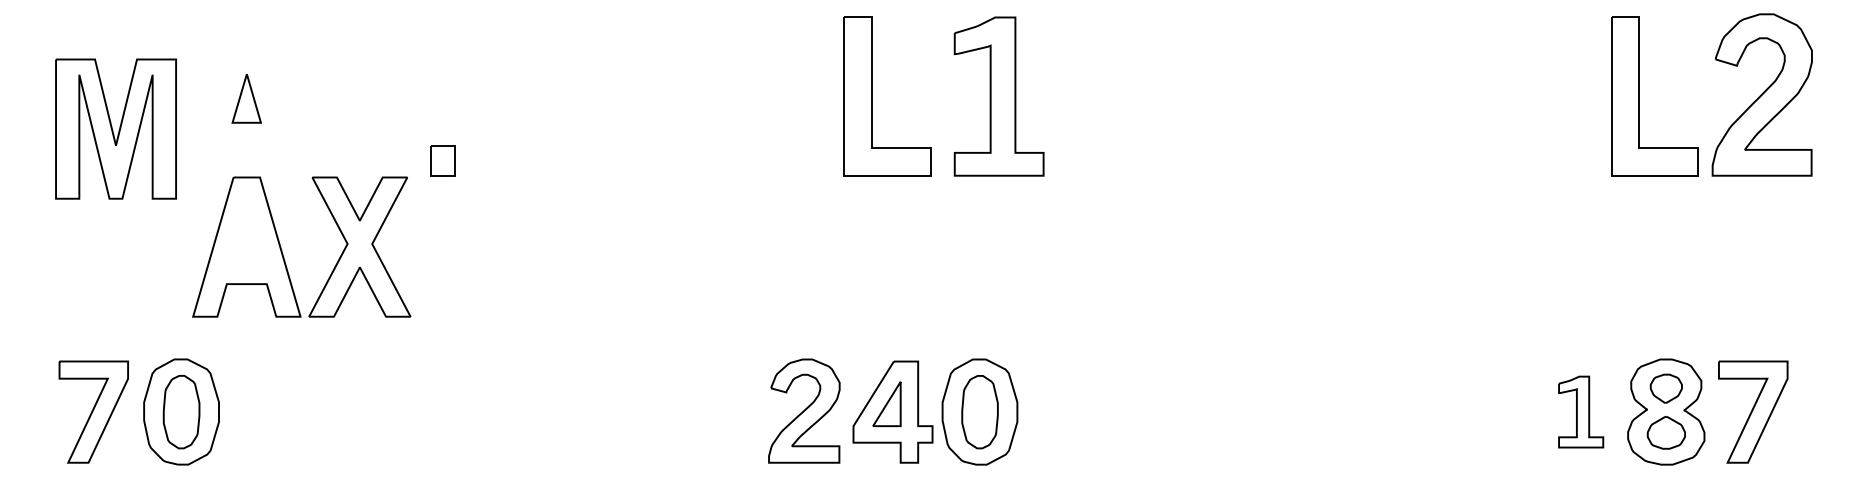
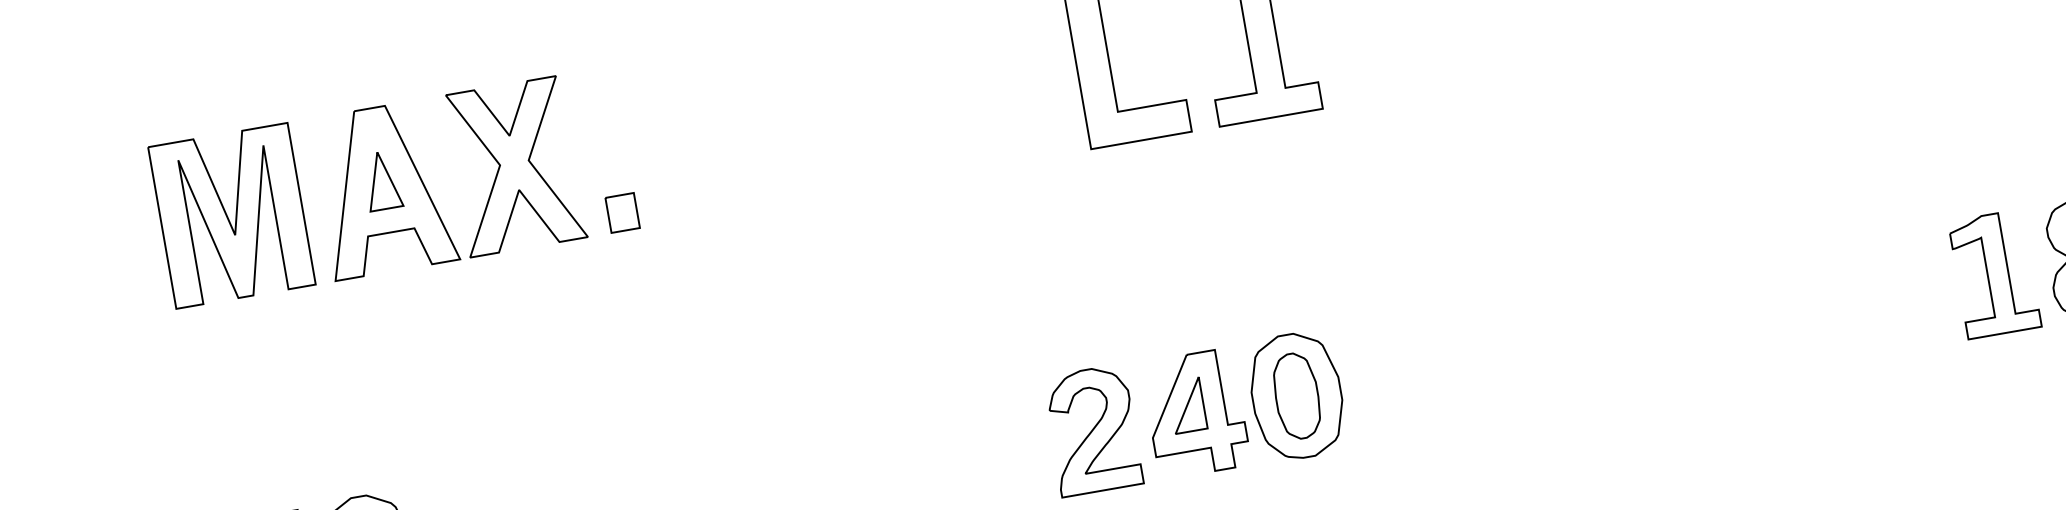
part: (115, 128) -> (231, 215), moved
part: (283, 253) -> (427, 189), moved
part: (1580, 411) -> (1993, 273), size x1.43

